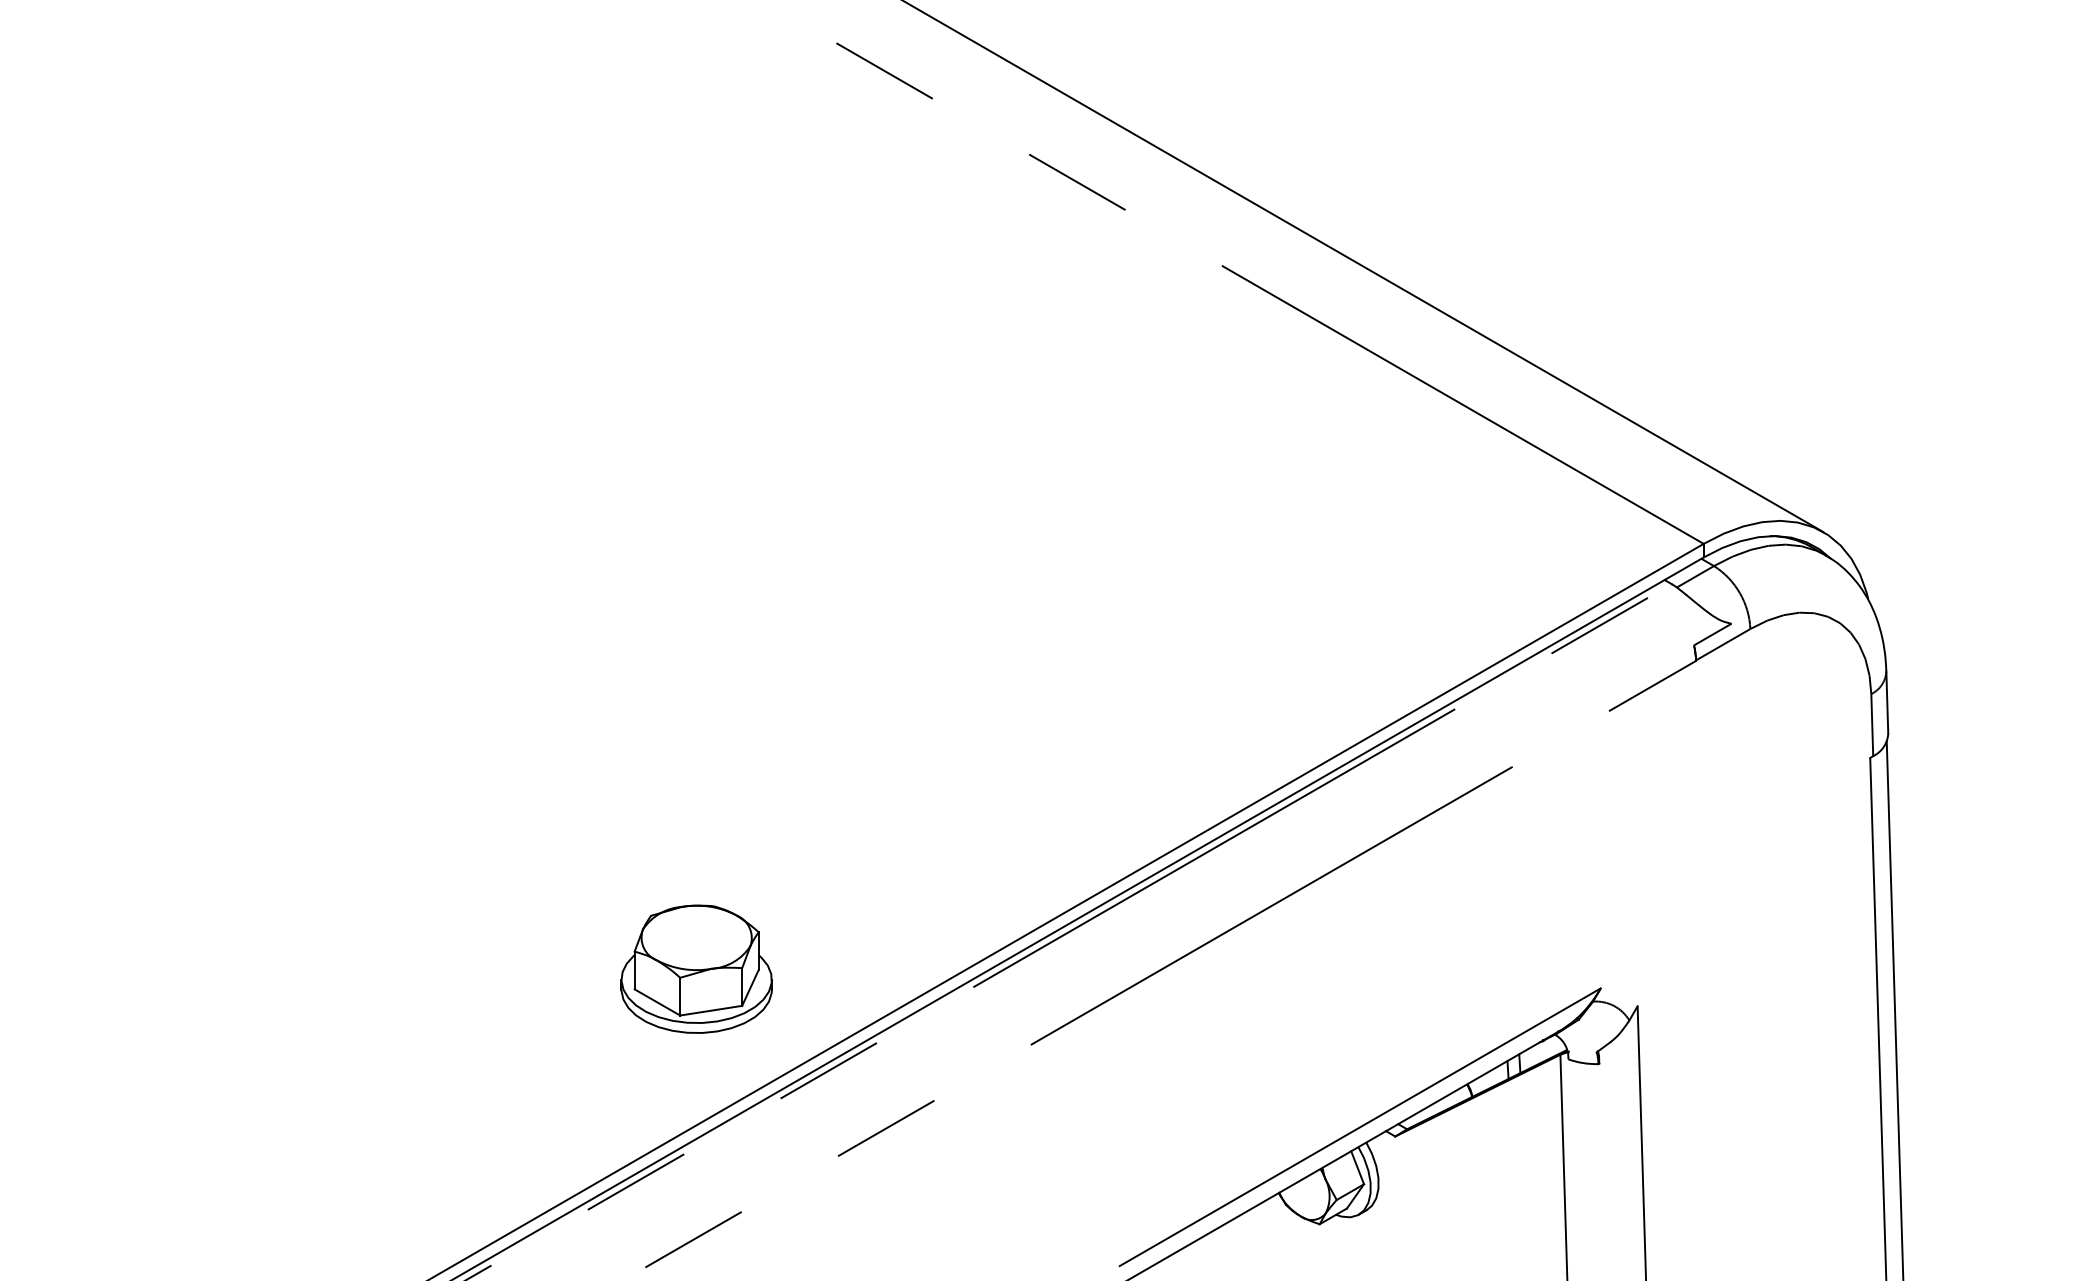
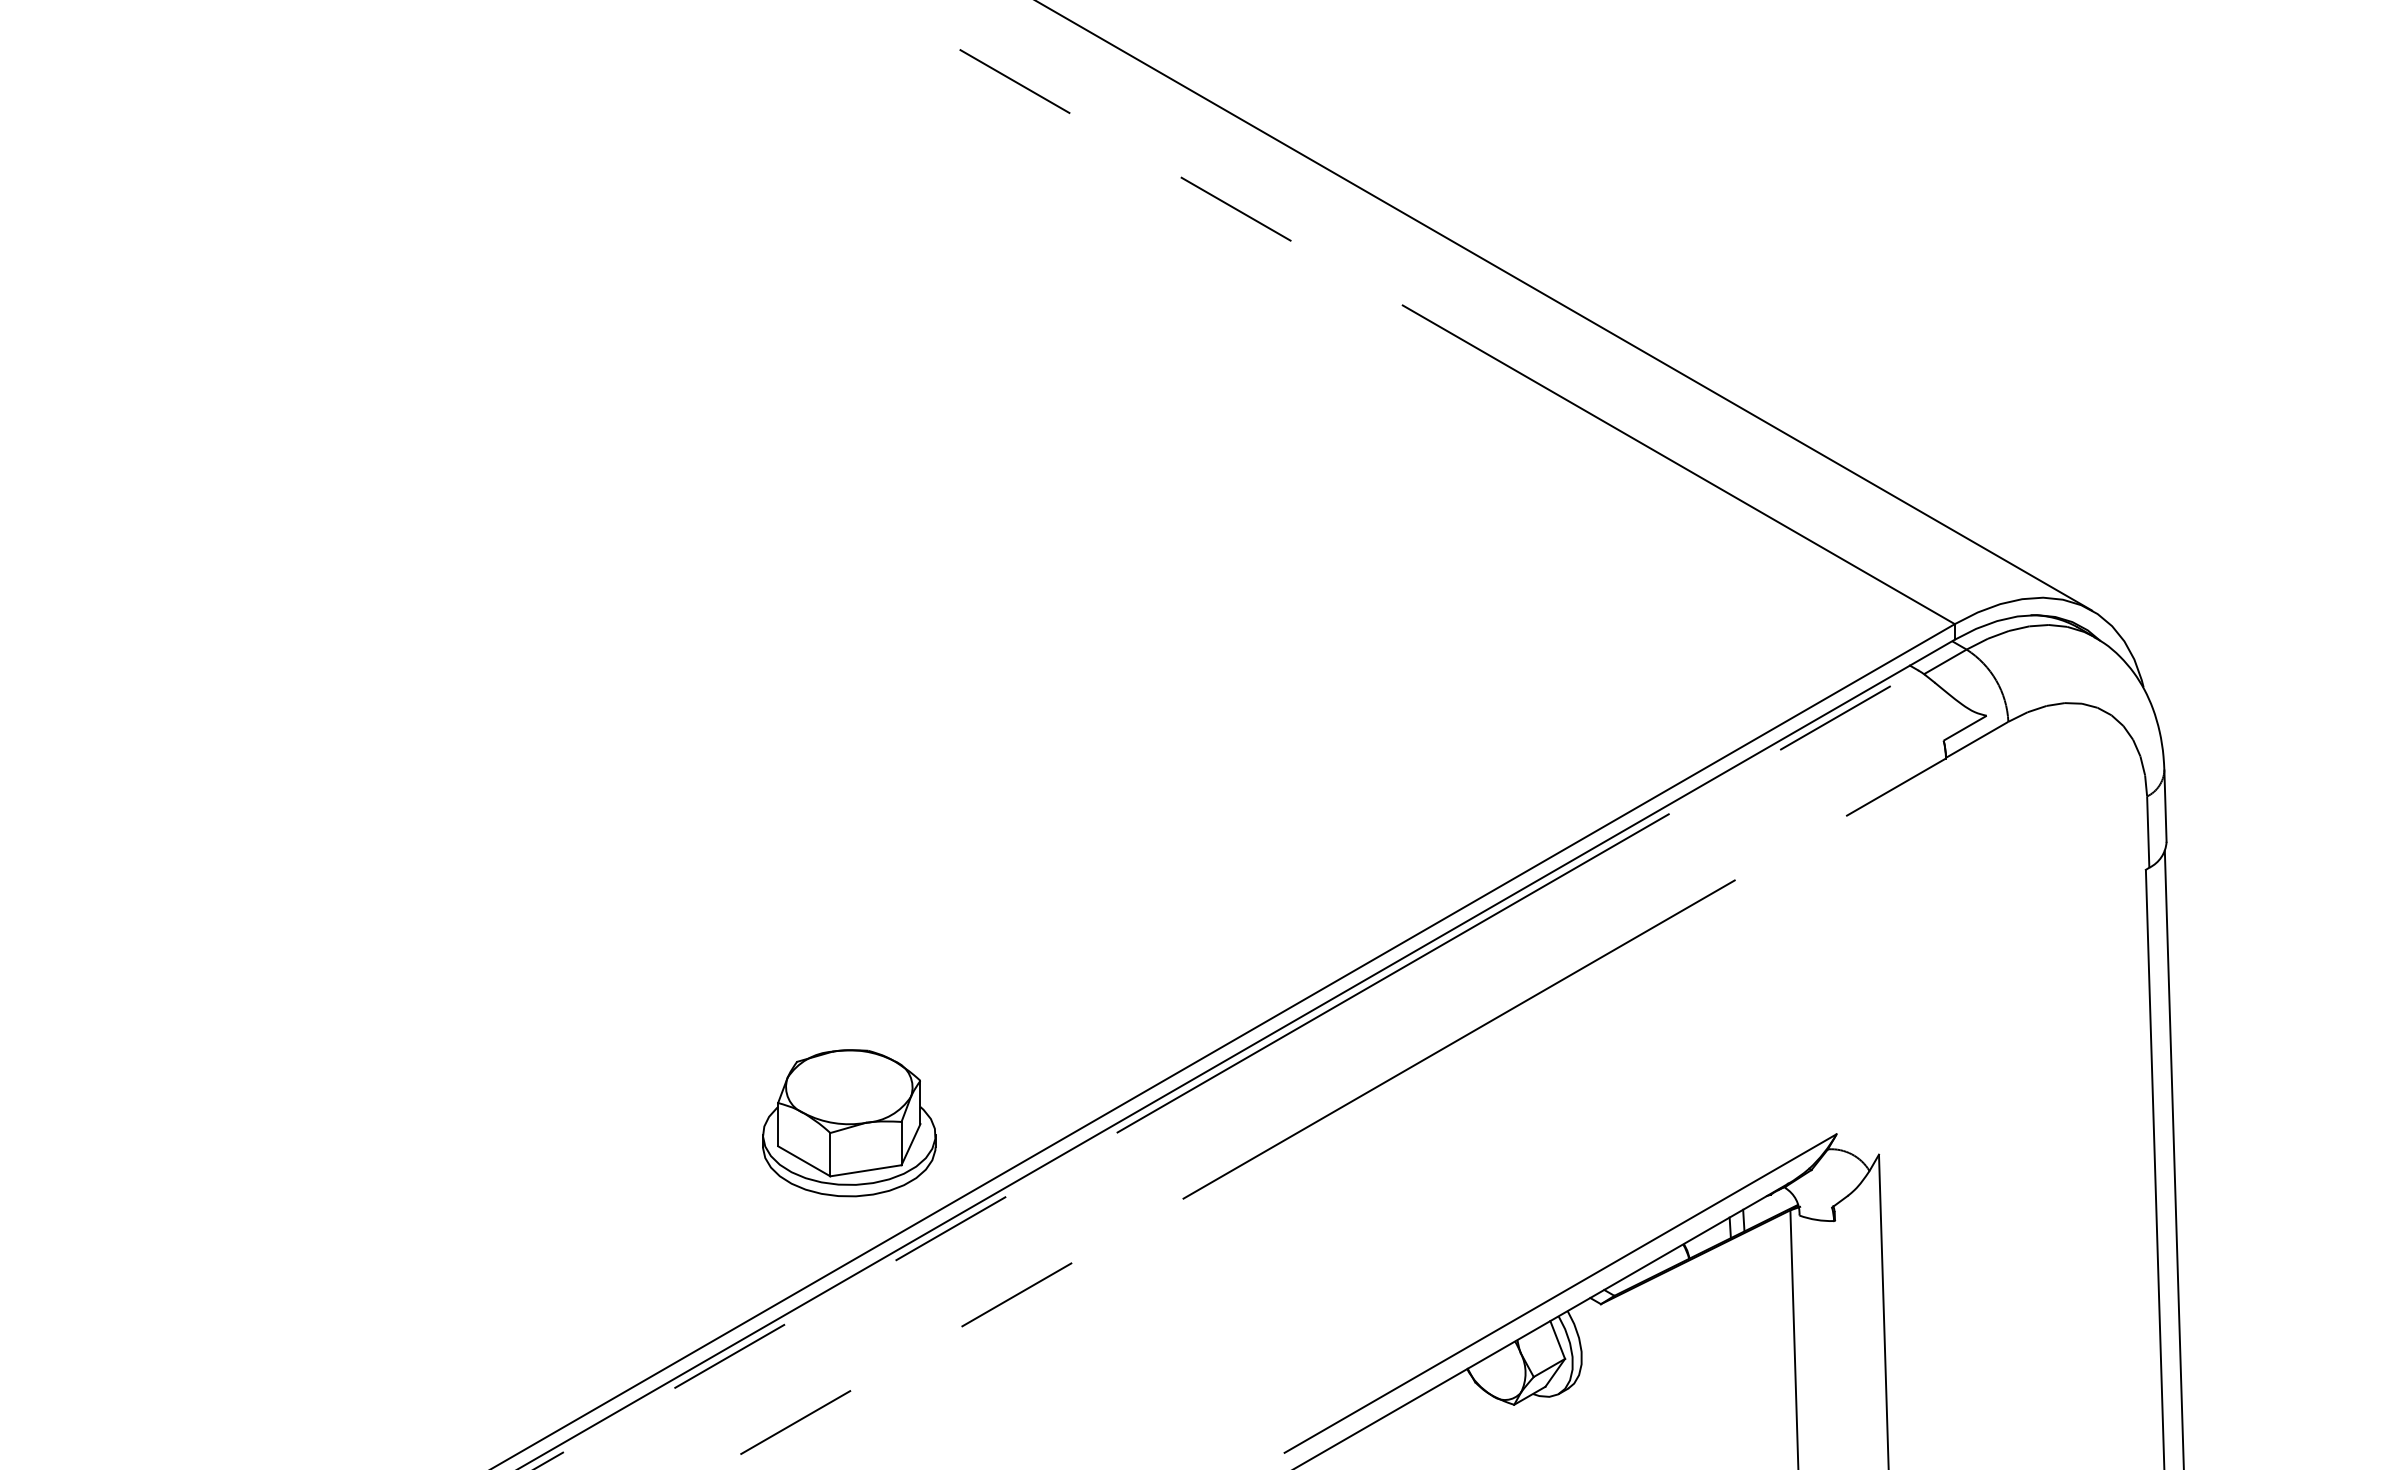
part: (696, 969) -> (849, 1123), moved

